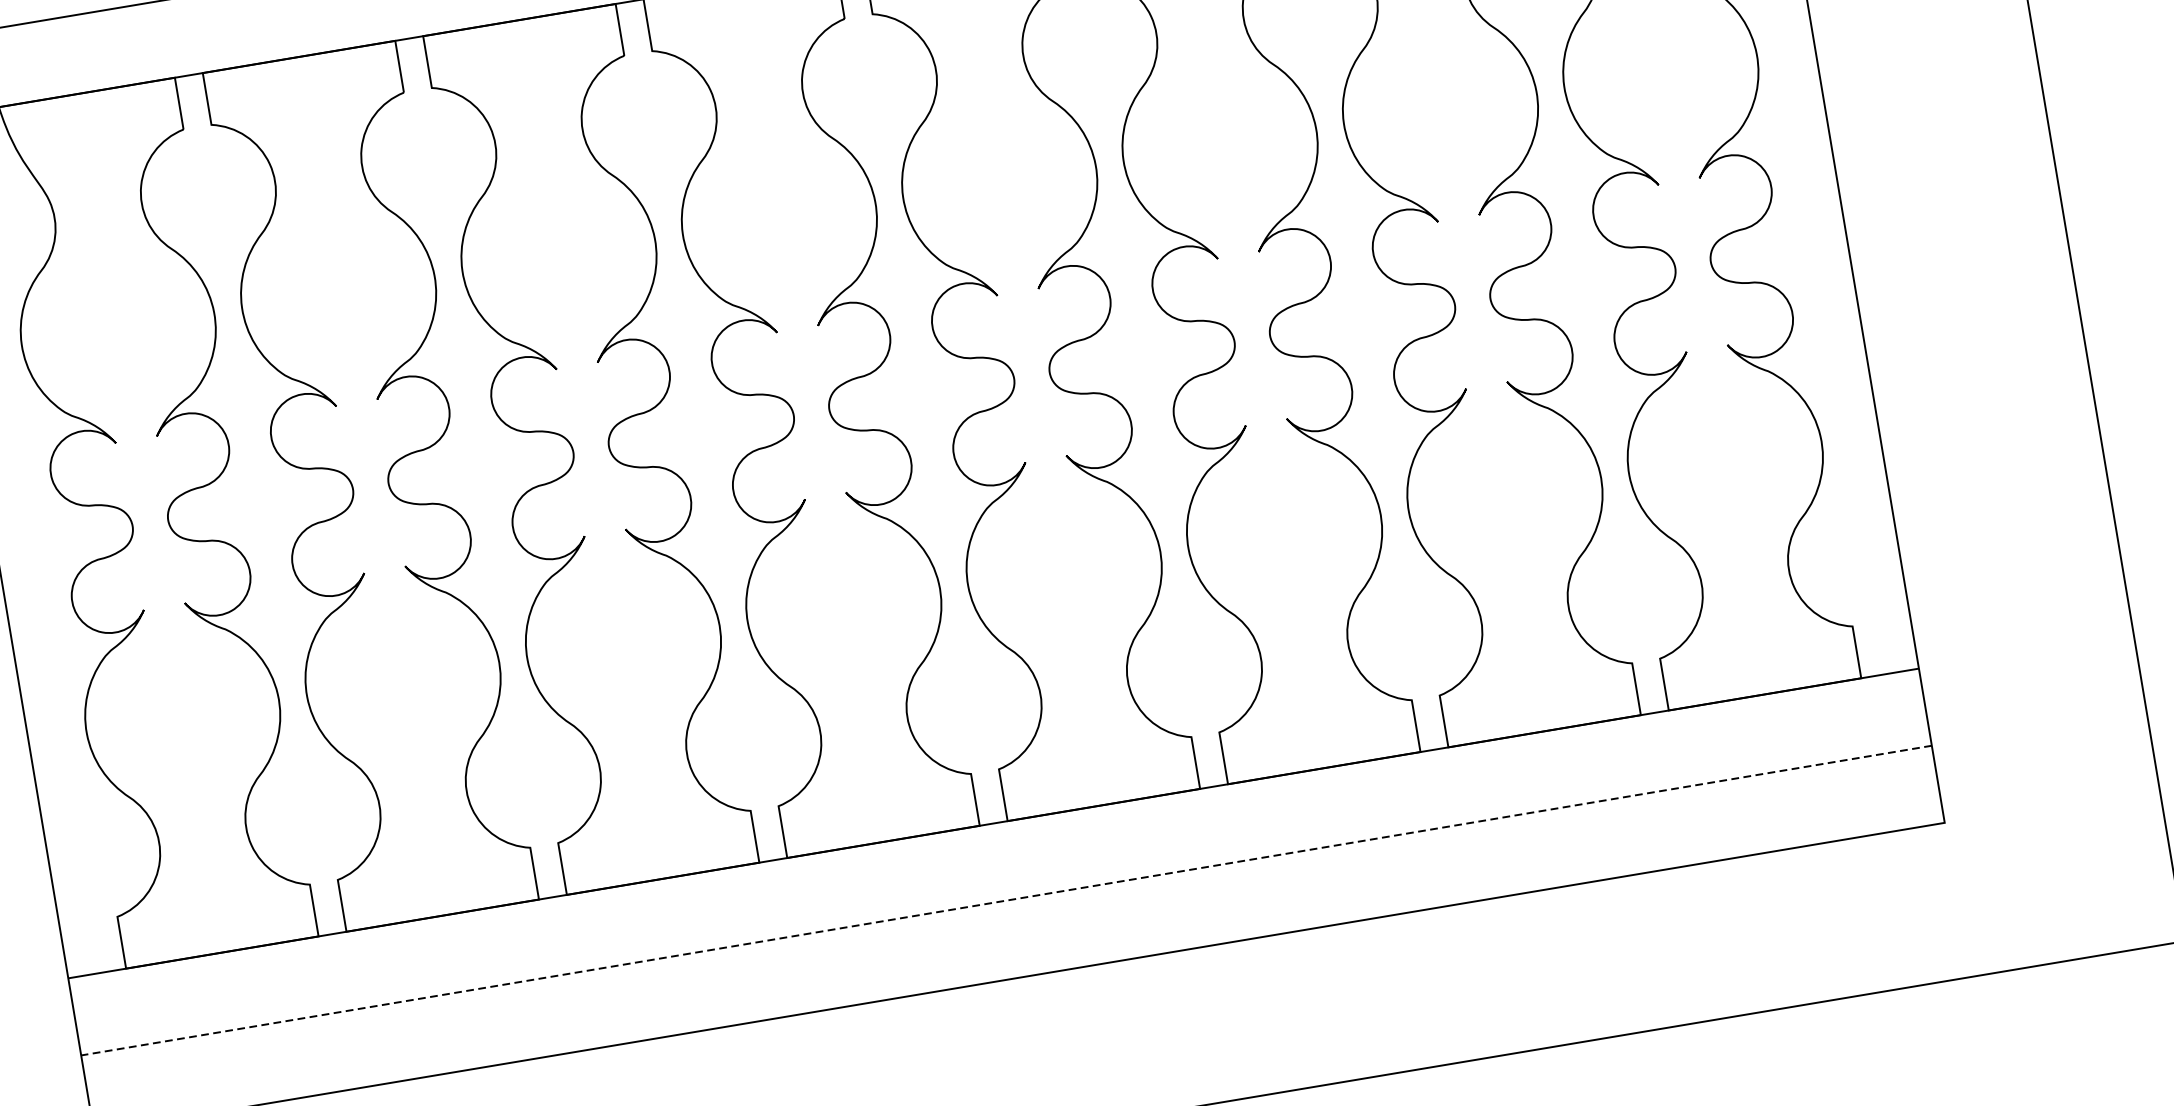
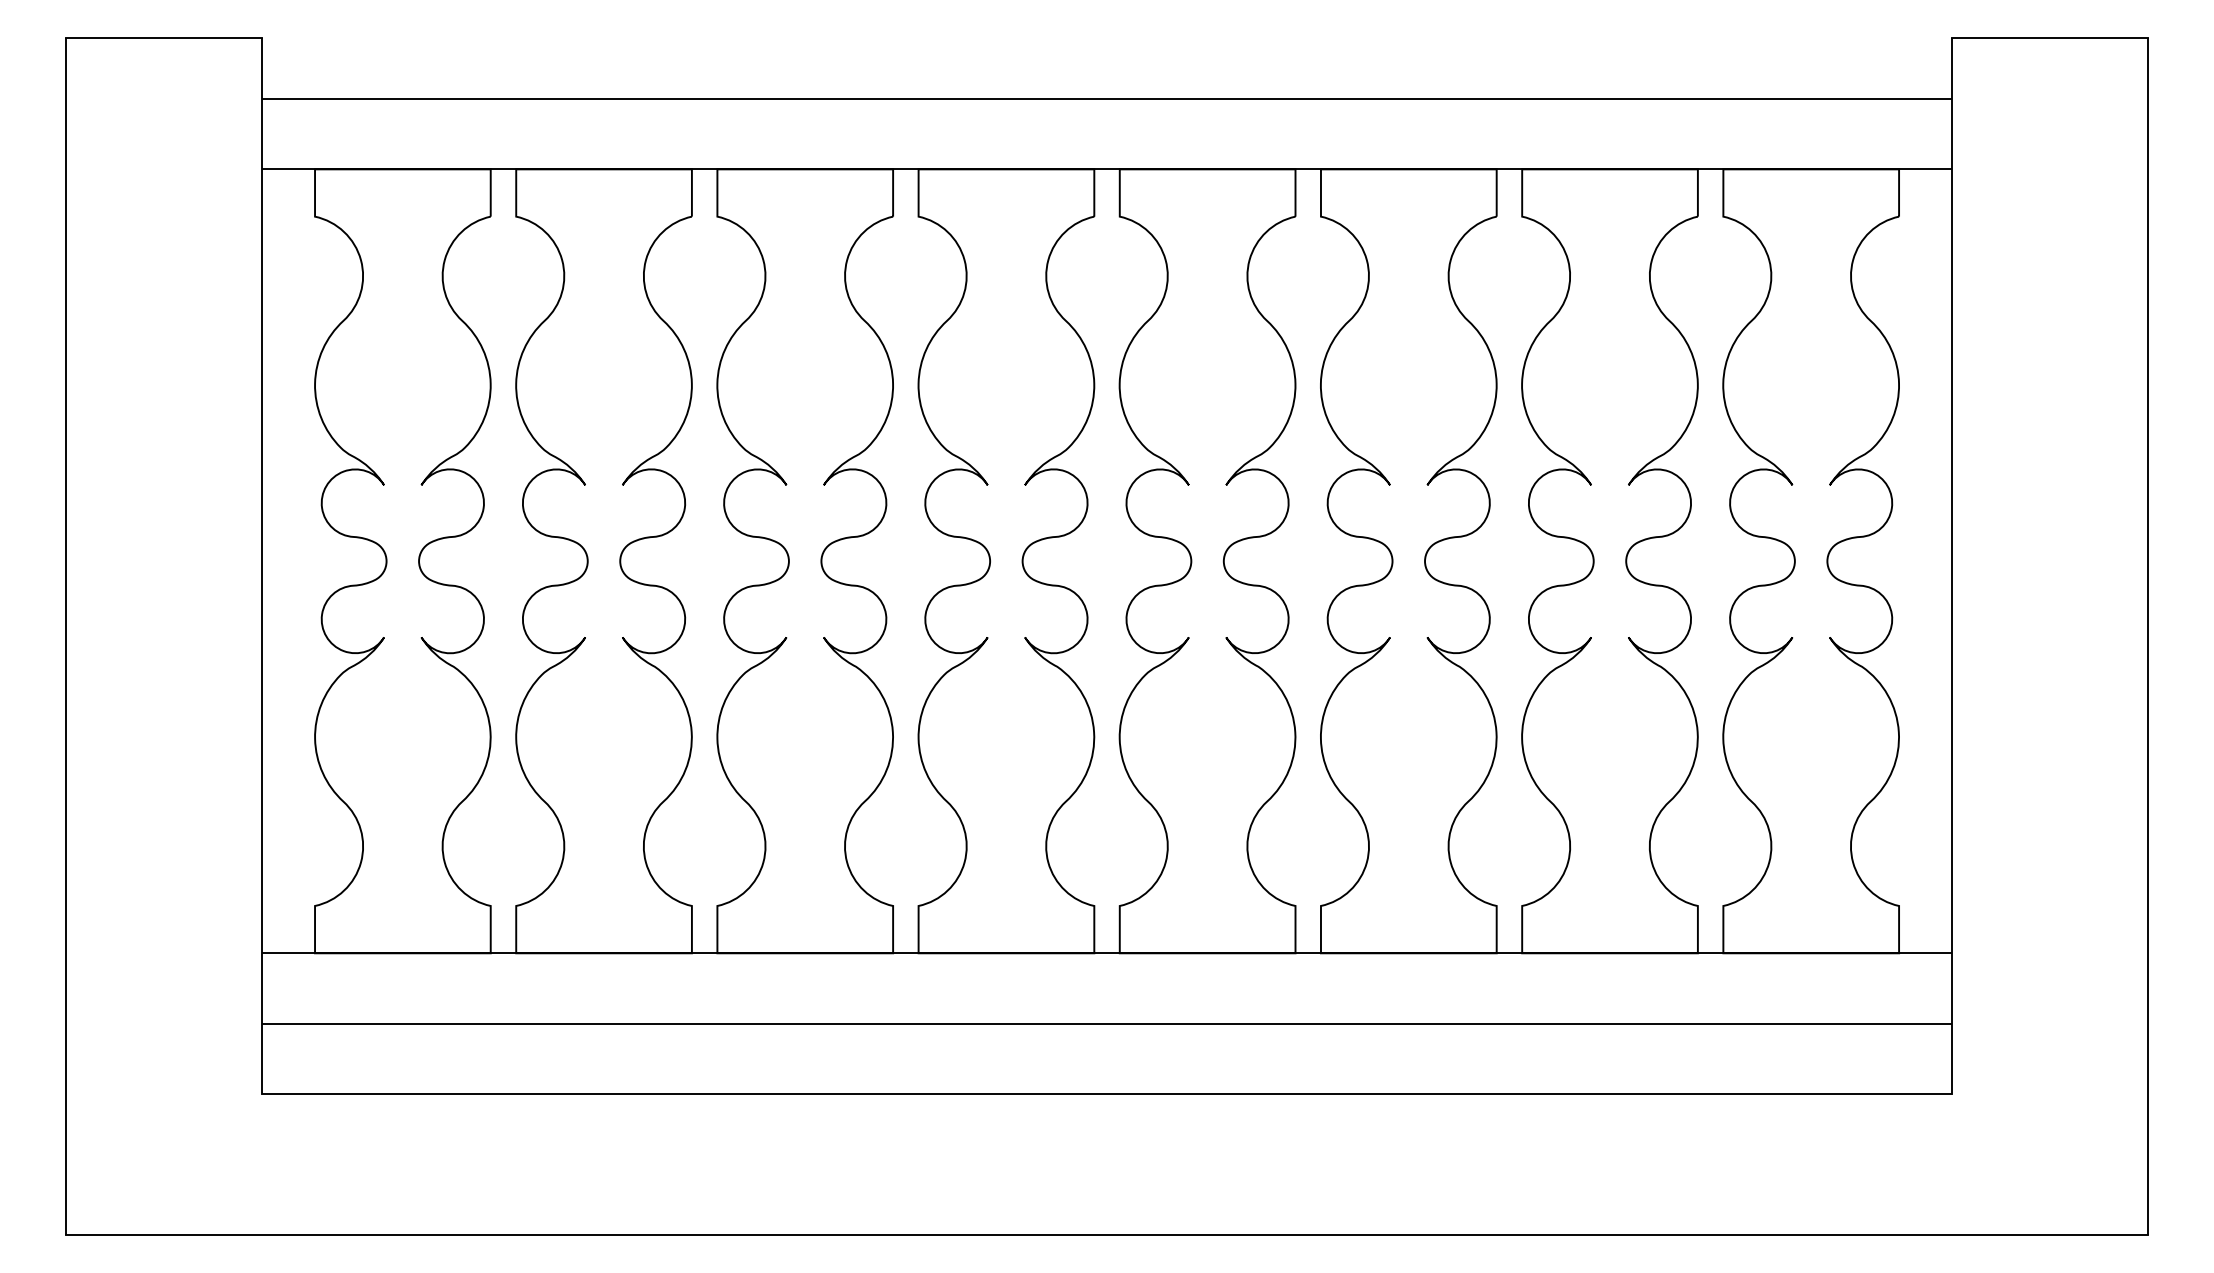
line: (1005, 900) -> (1106, 1023), dashed -> solid

